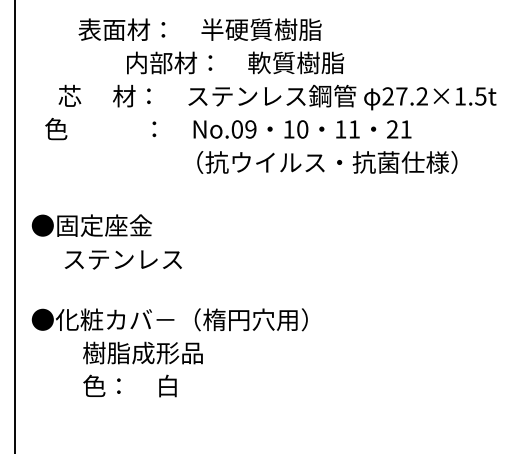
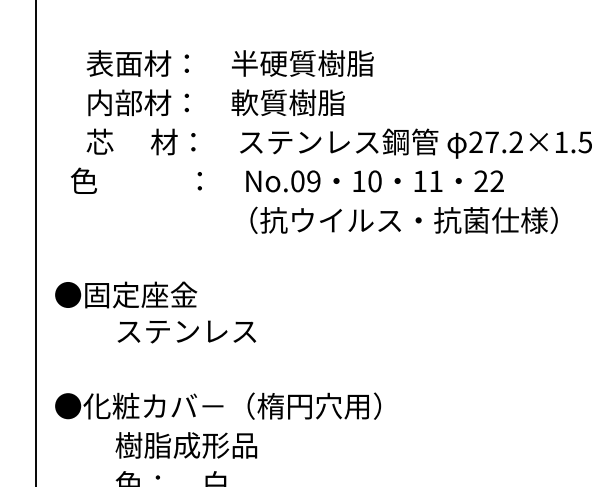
text: (199, 29) -> (229, 63), moved
text: (235, 62) -> (216, 102), moved
text: (405, 129) -> (496, 181), 21 -> 22
text: (122, 259) -> (185, 331), moved

